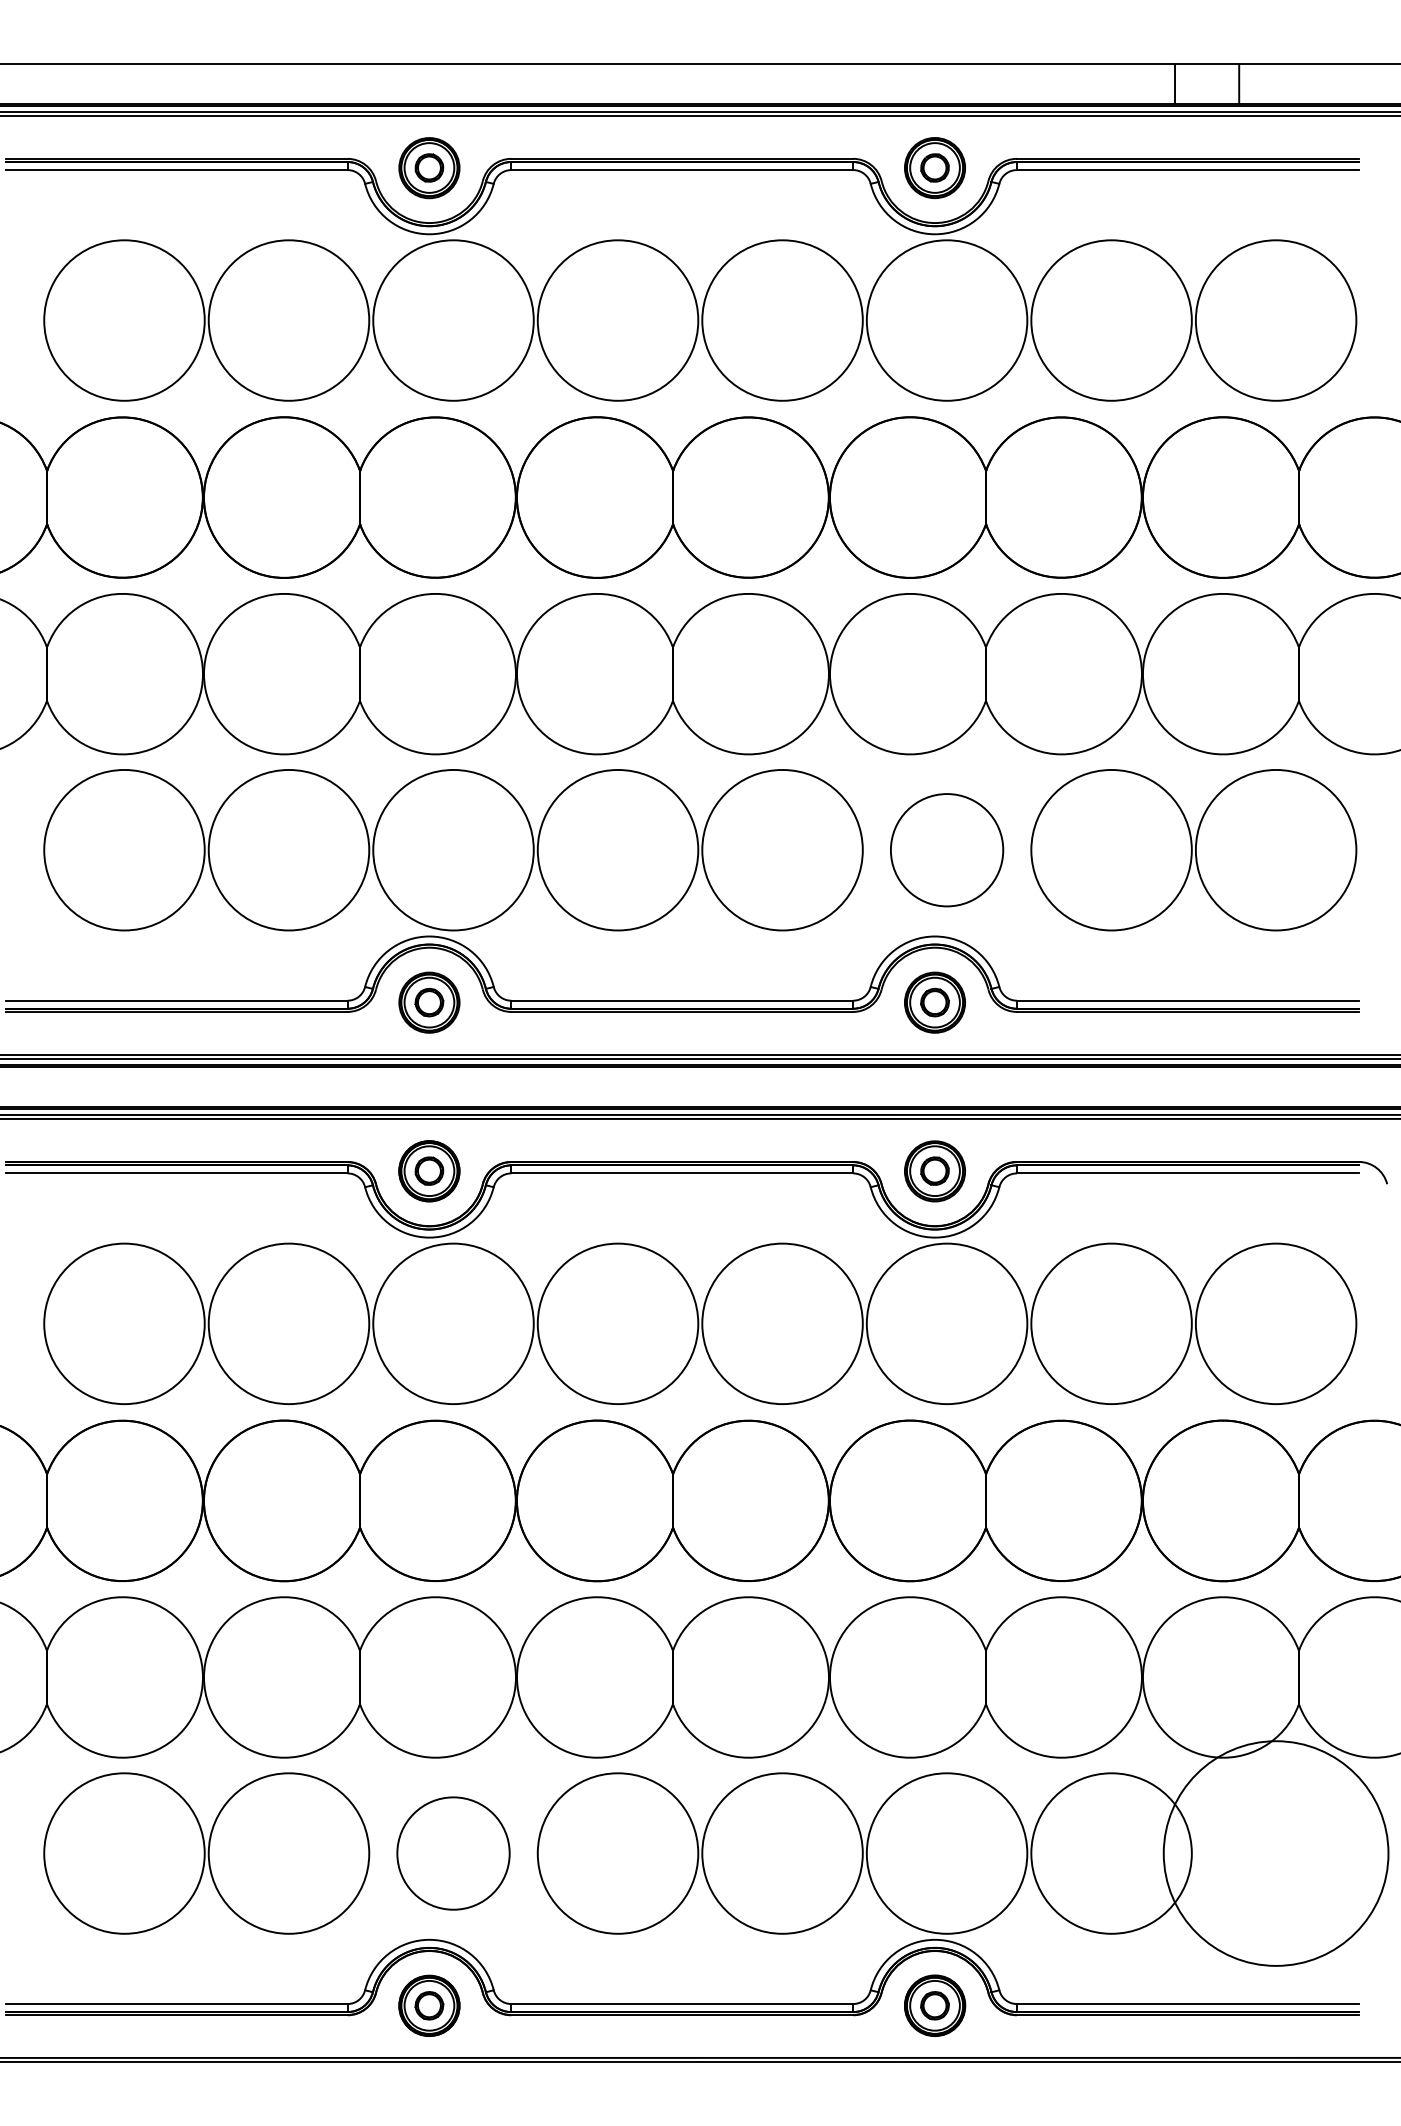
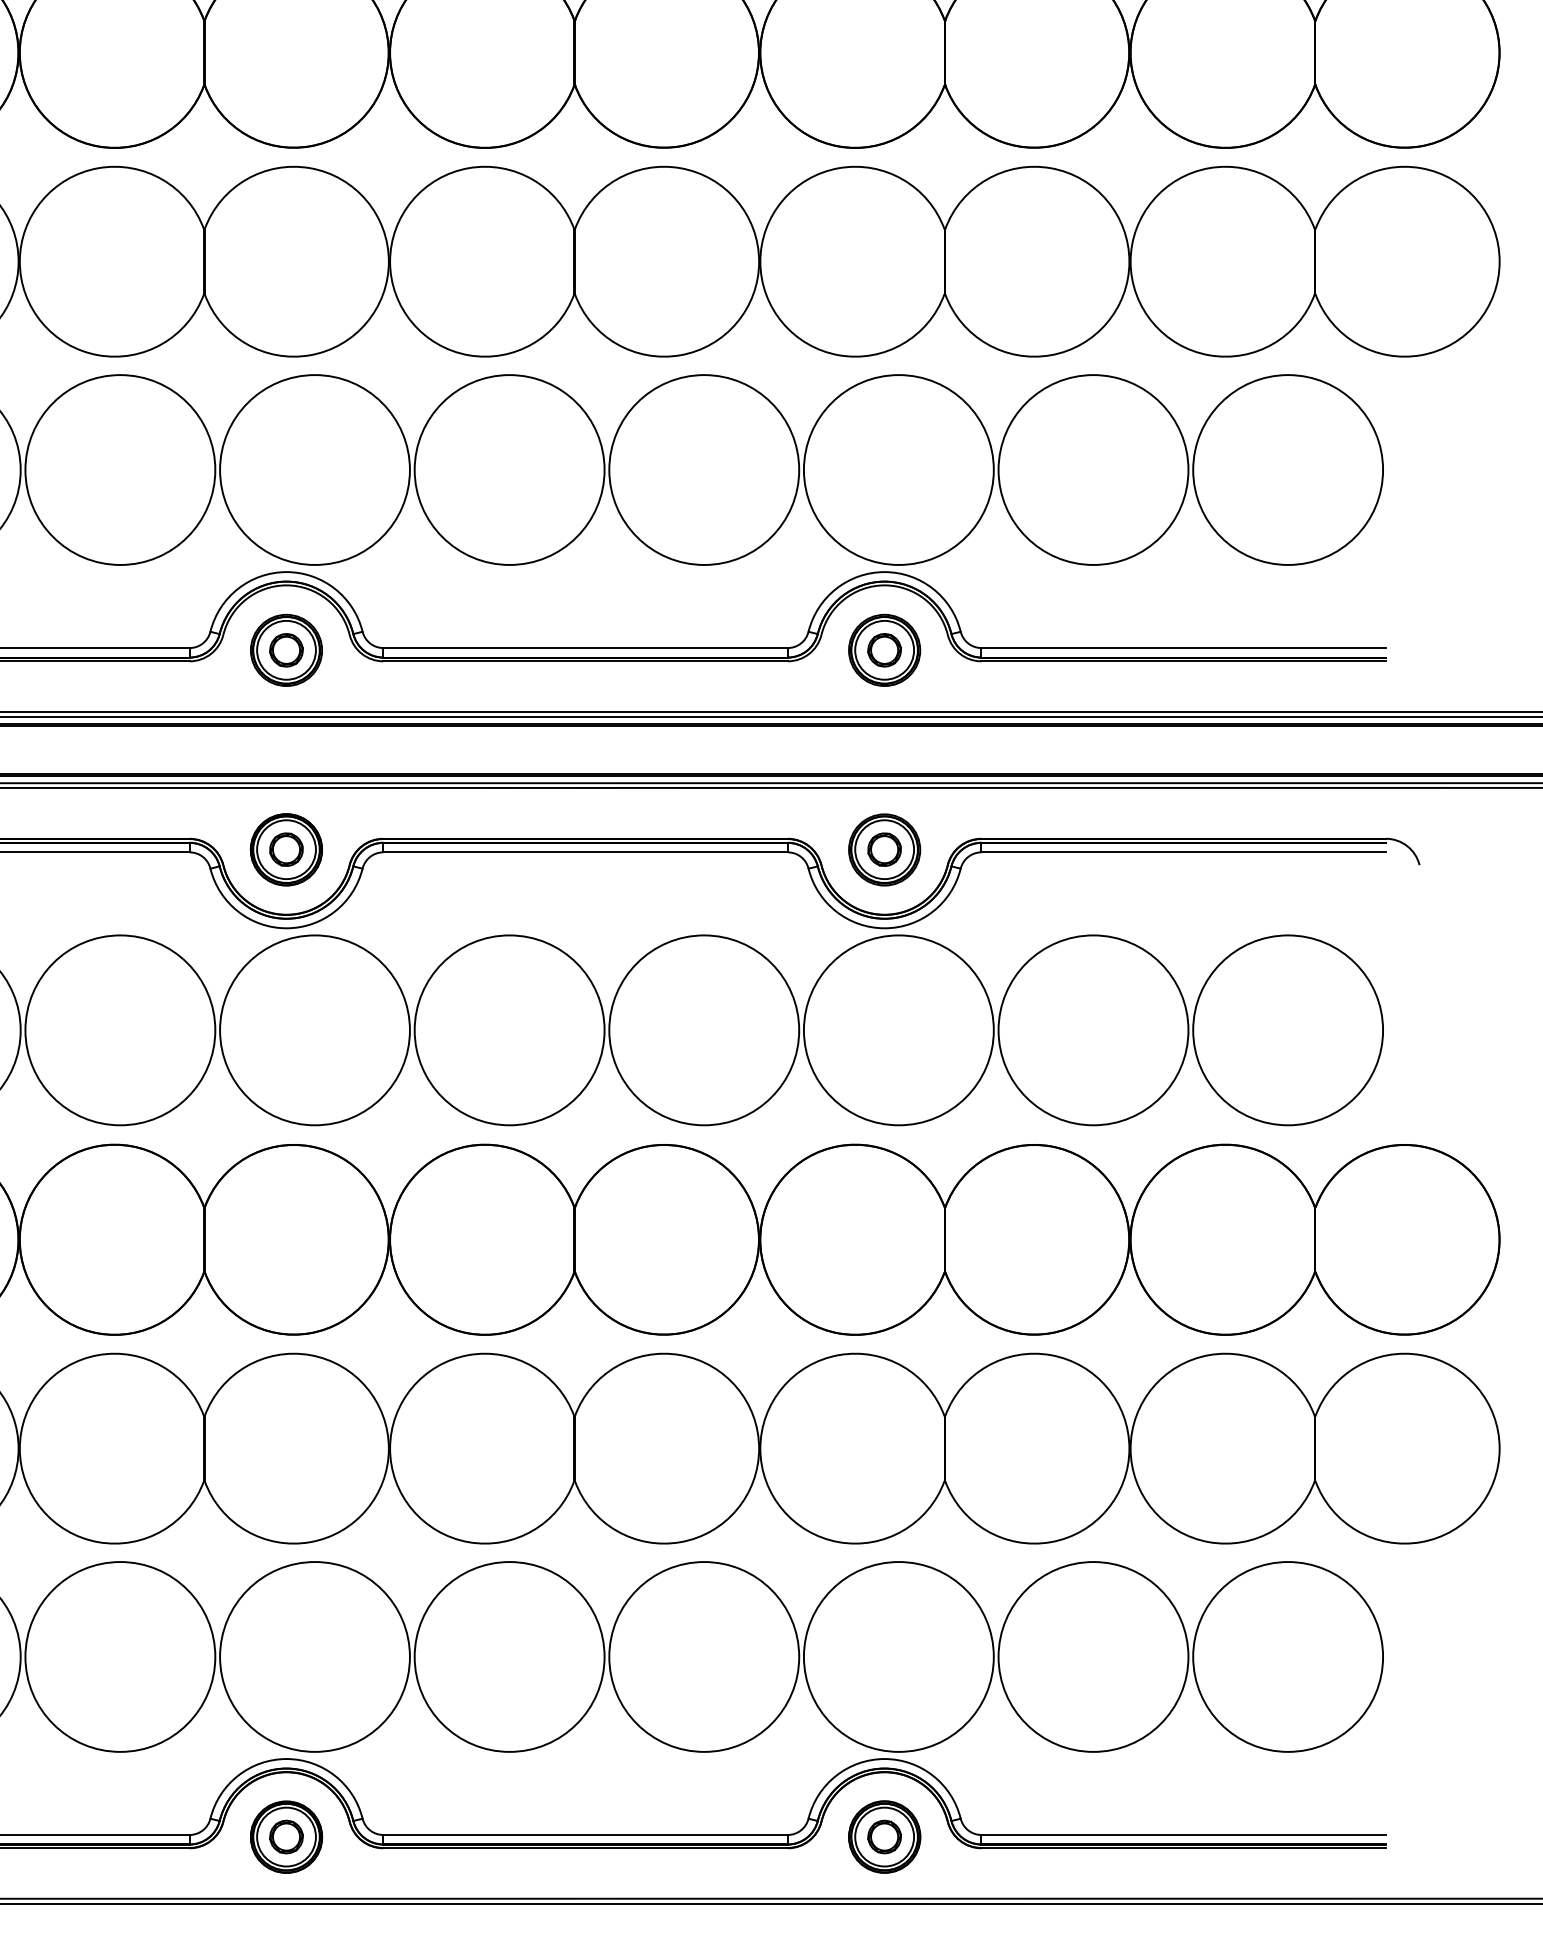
circle: (946, 849) -> (898, 469), size x1.43
circle: (453, 1853) -> (314, 1656), size x1.43
circle: (1275, 1853) -> (1287, 1656), size x0.71

